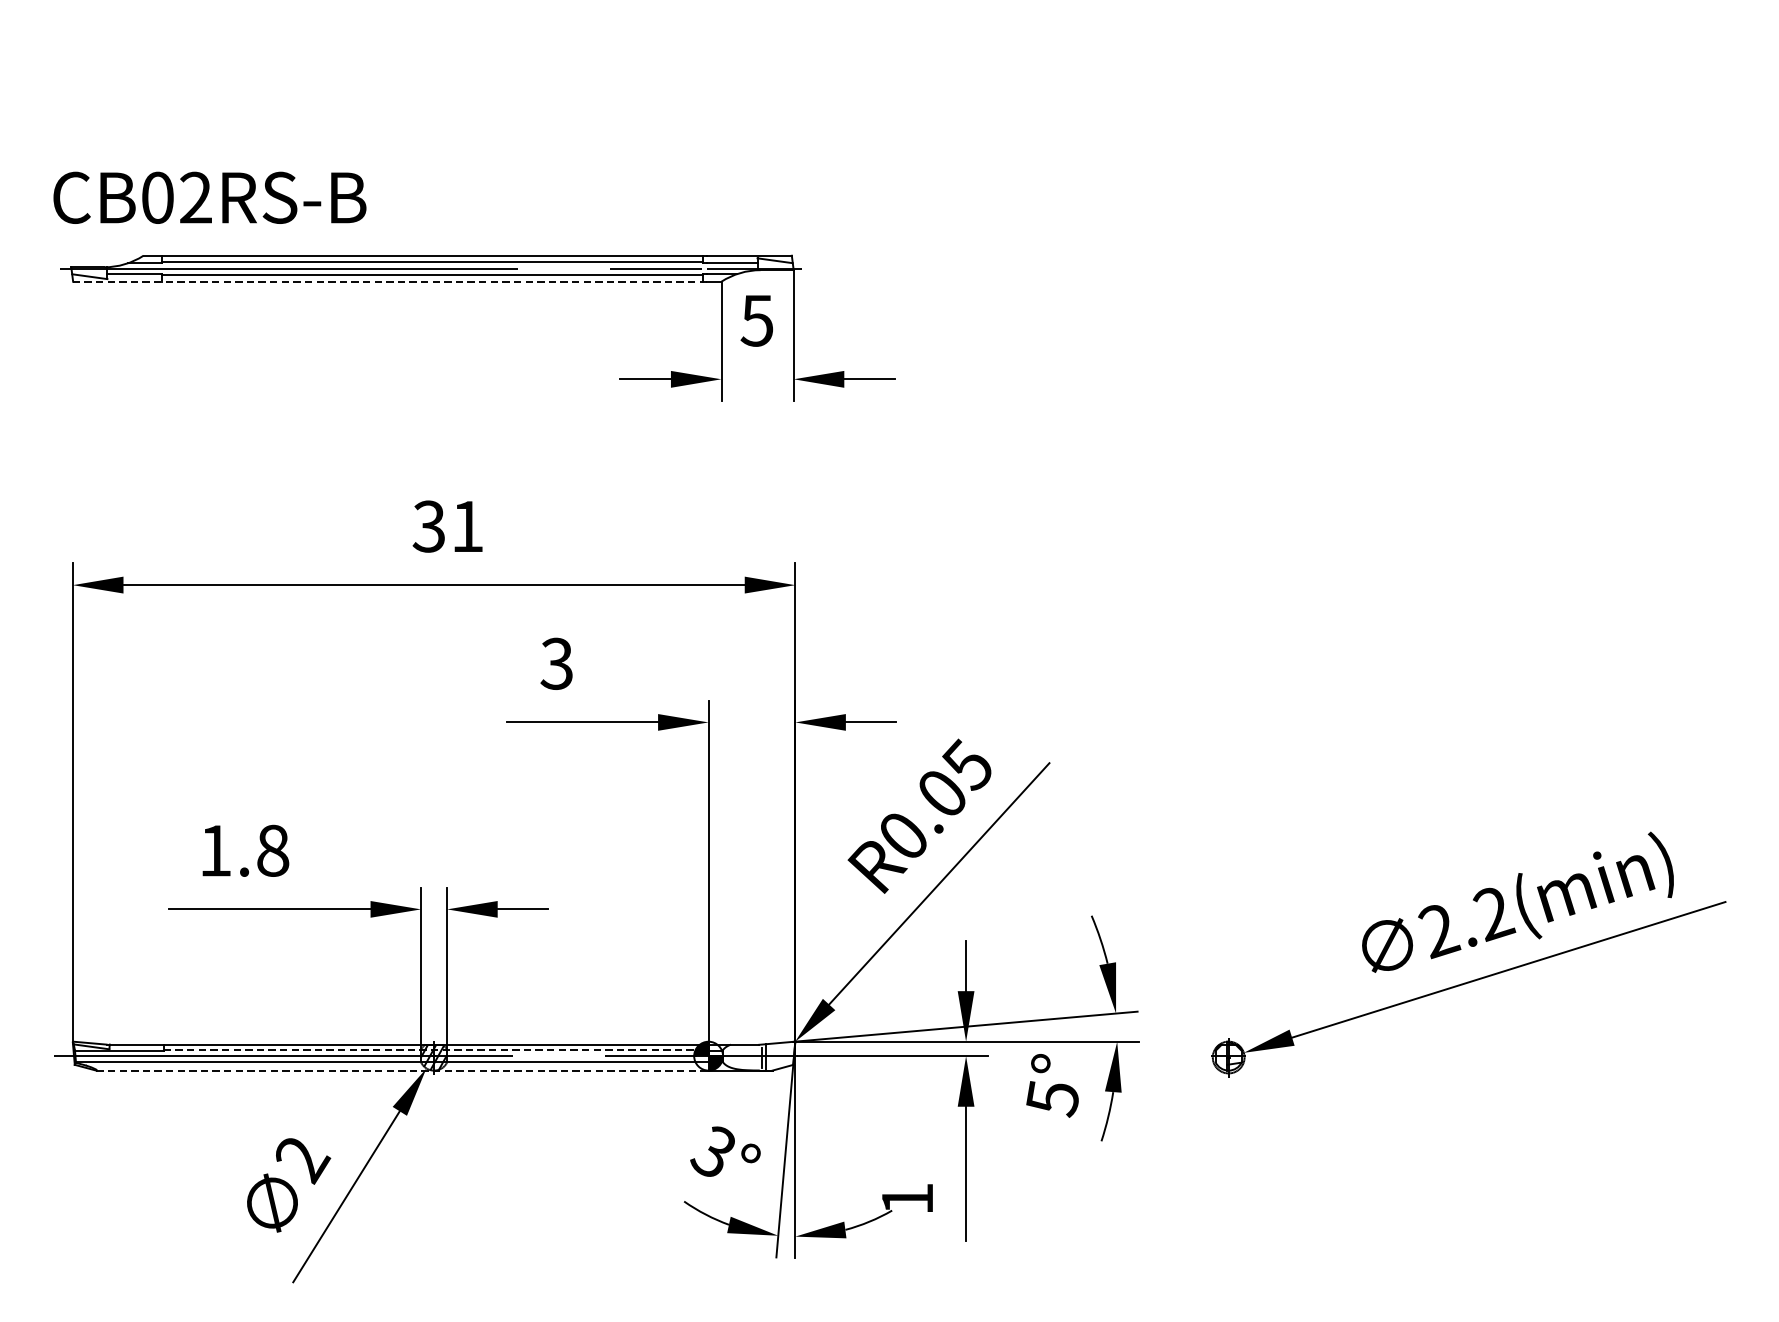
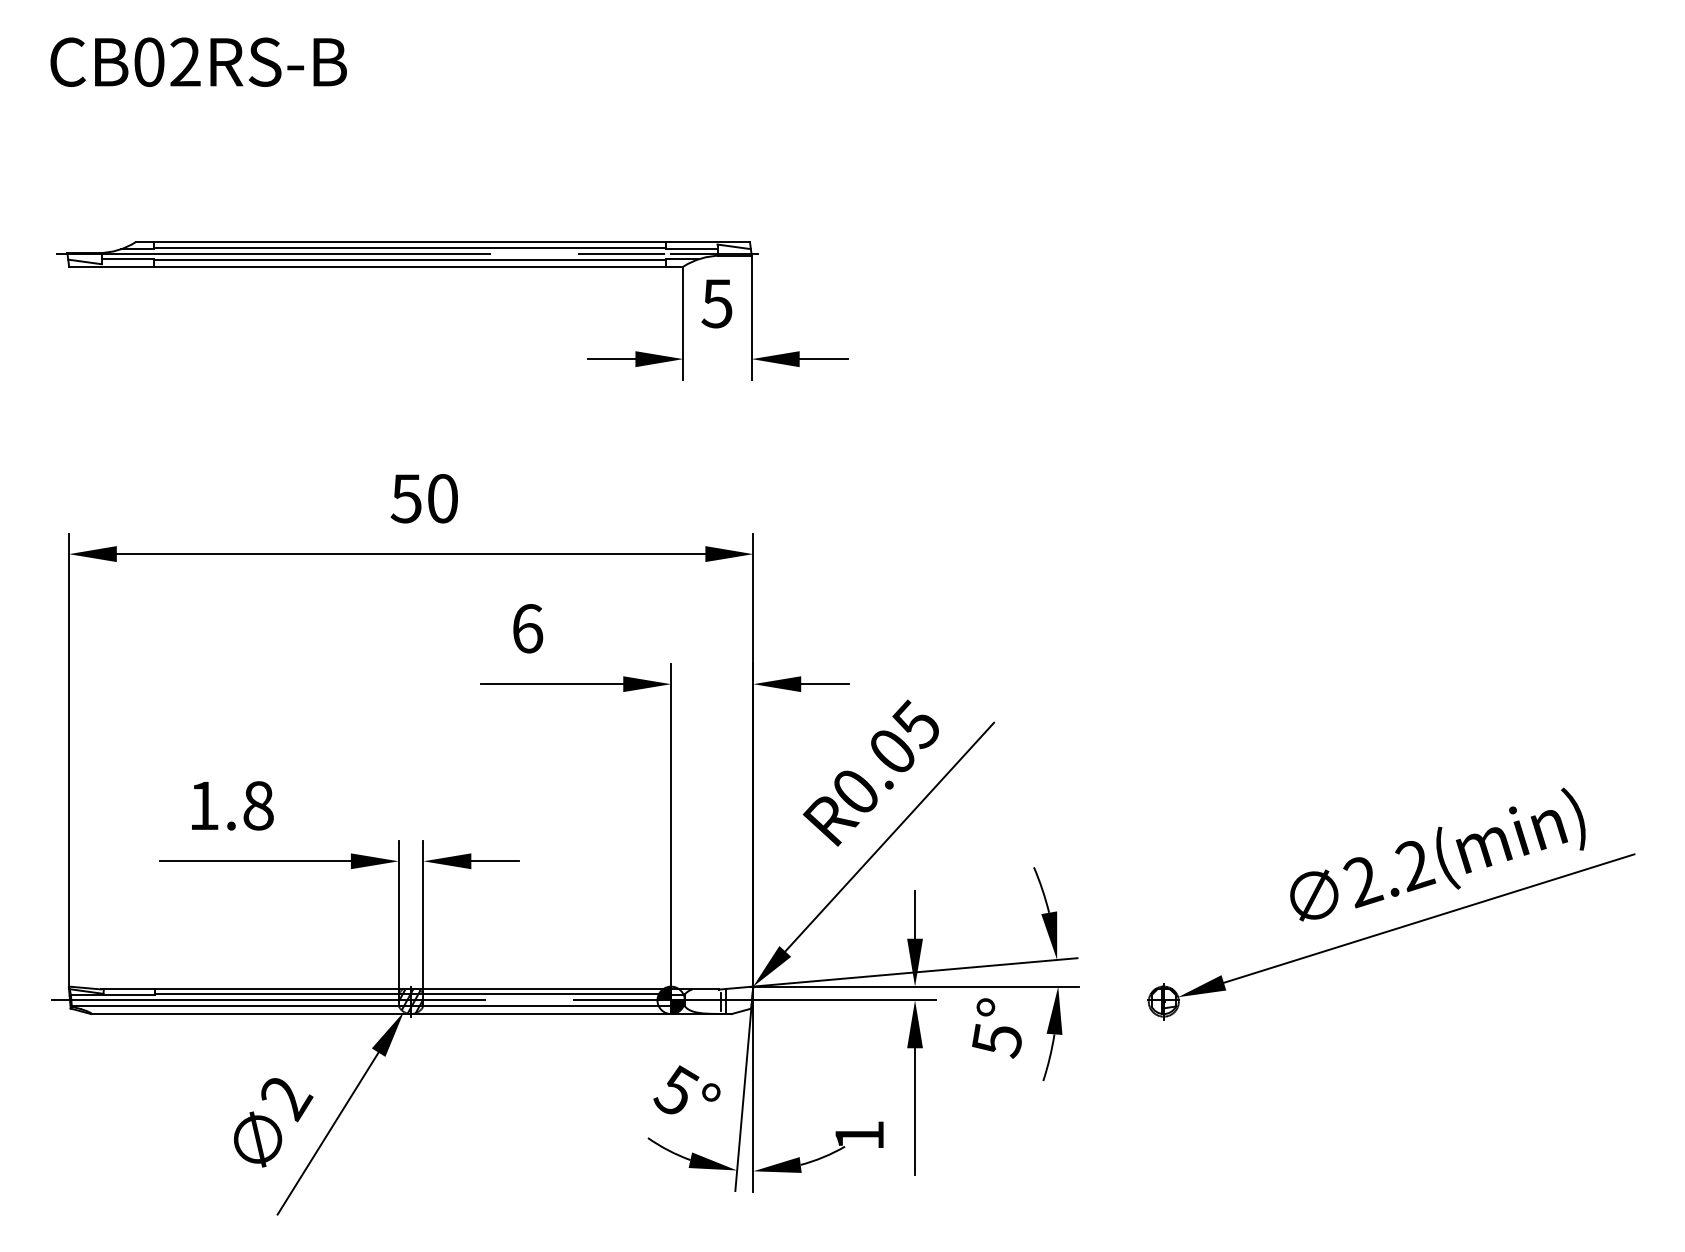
text: (209, 197) -> (198, 61), moved
line: (389, 281) -> (368, 266), dashed -> solid
text: (447, 526) -> (423, 498), 31 -> 50
text: (556, 663) -> (527, 628), 3 -> 6
line: (434, 1049) -> (411, 994), dashed -> solid
line: (402, 1071) -> (381, 1014), dashed -> solid
text: (714, 1150) -> (676, 1089), 3° -> 5°

